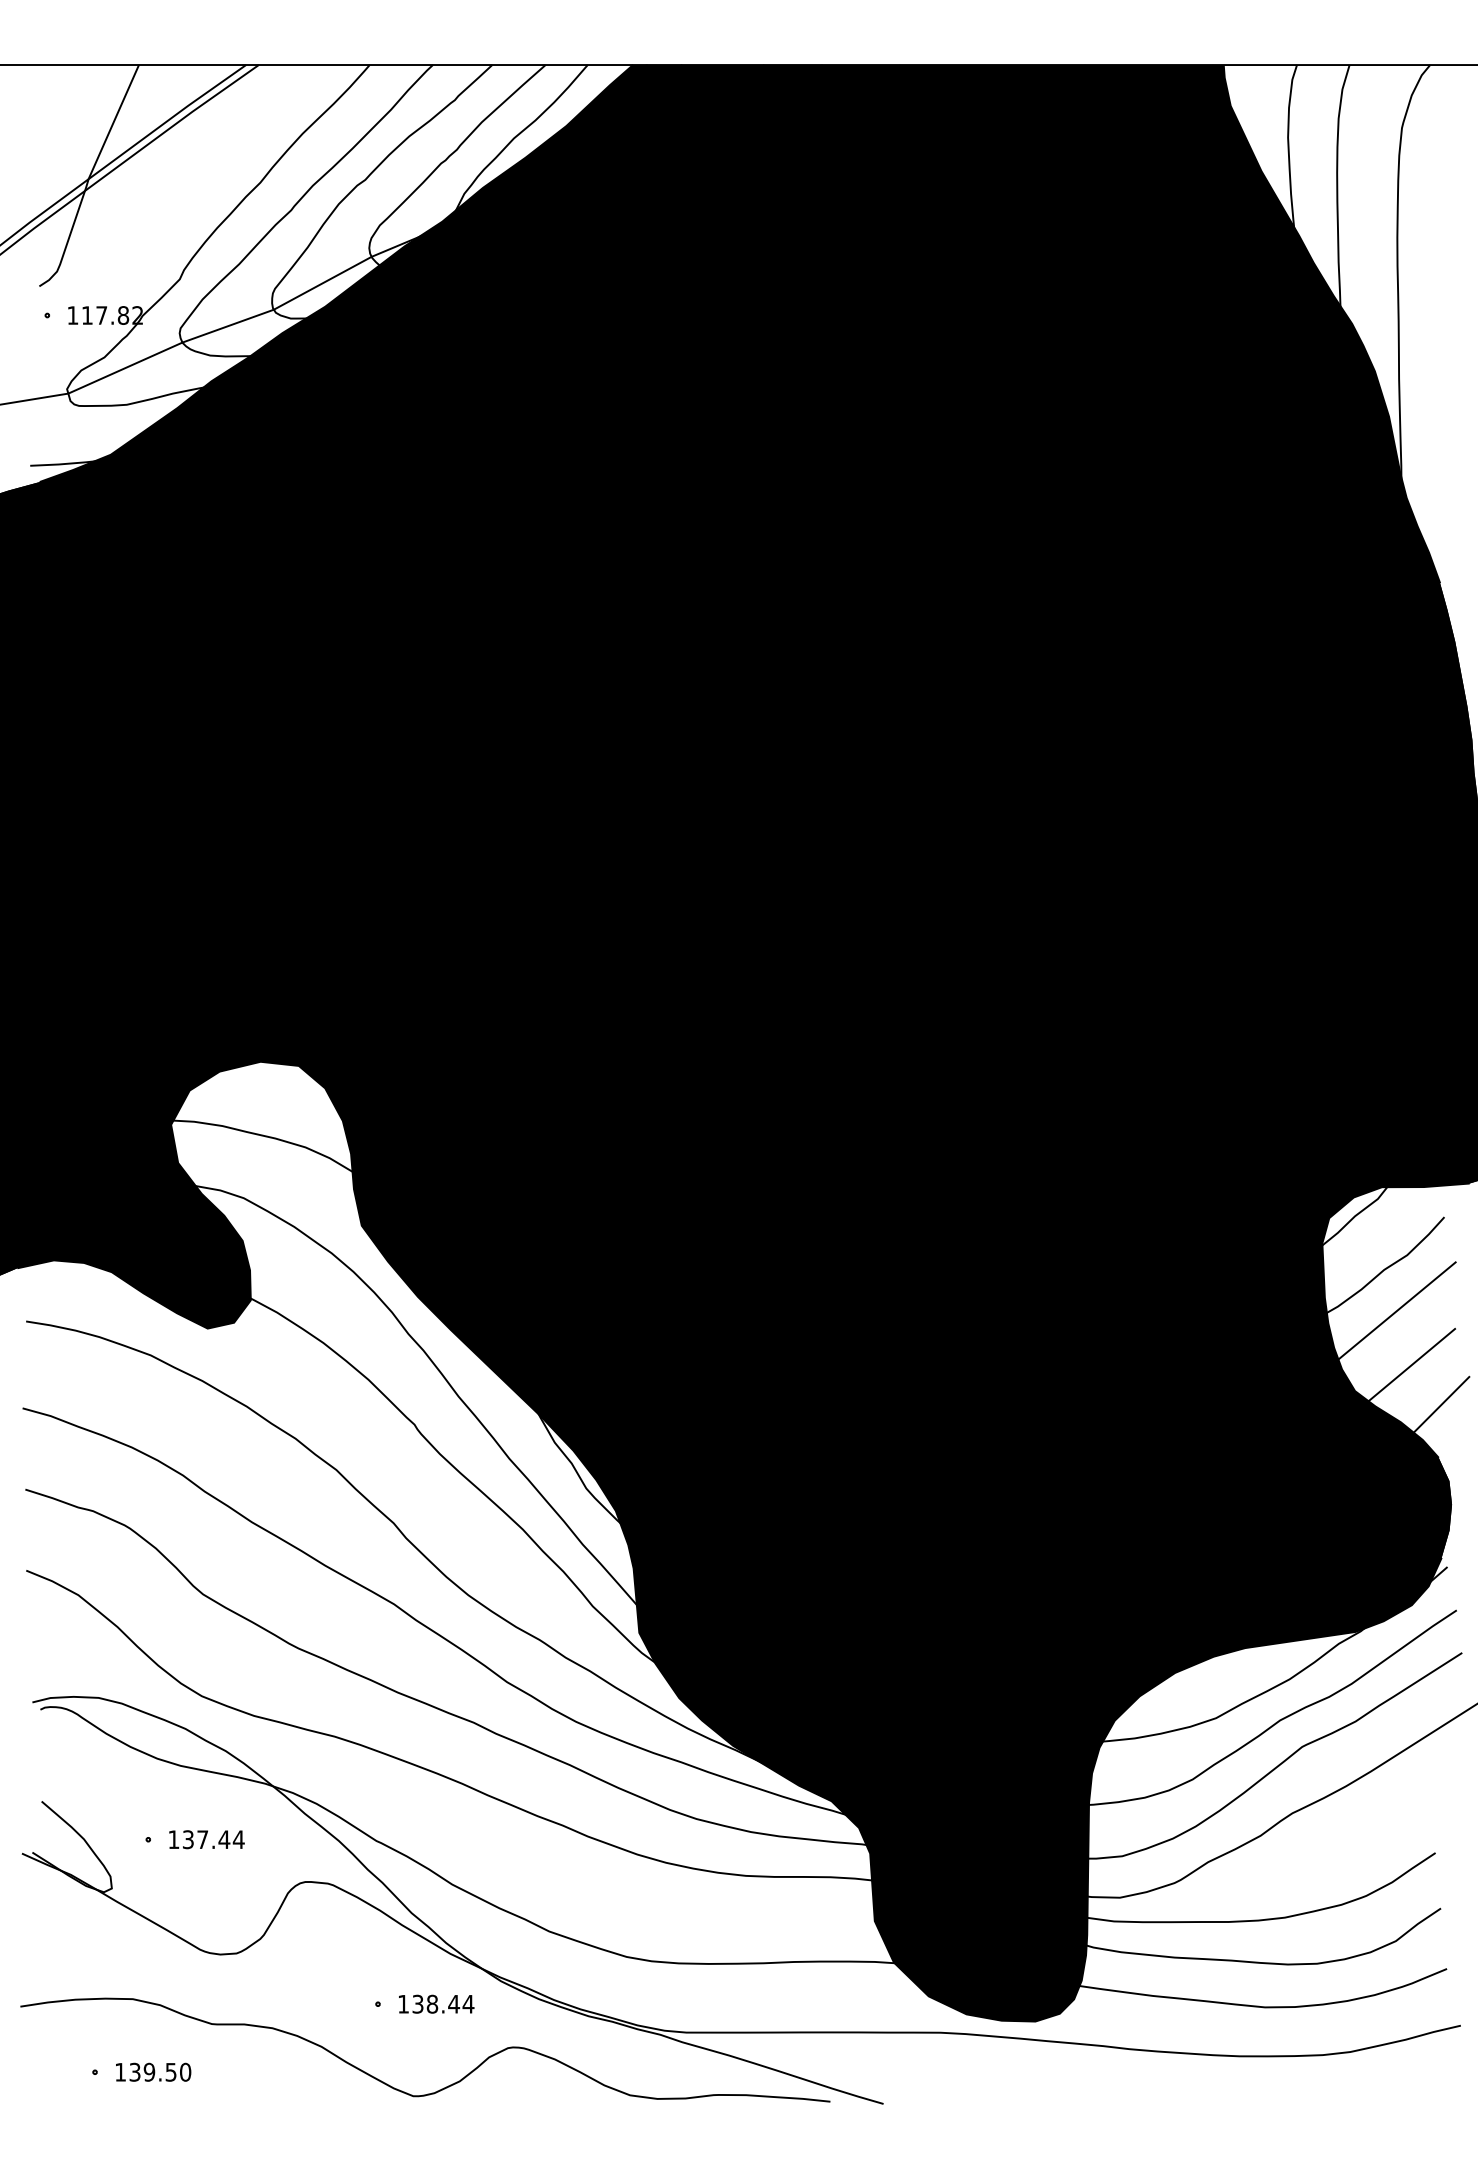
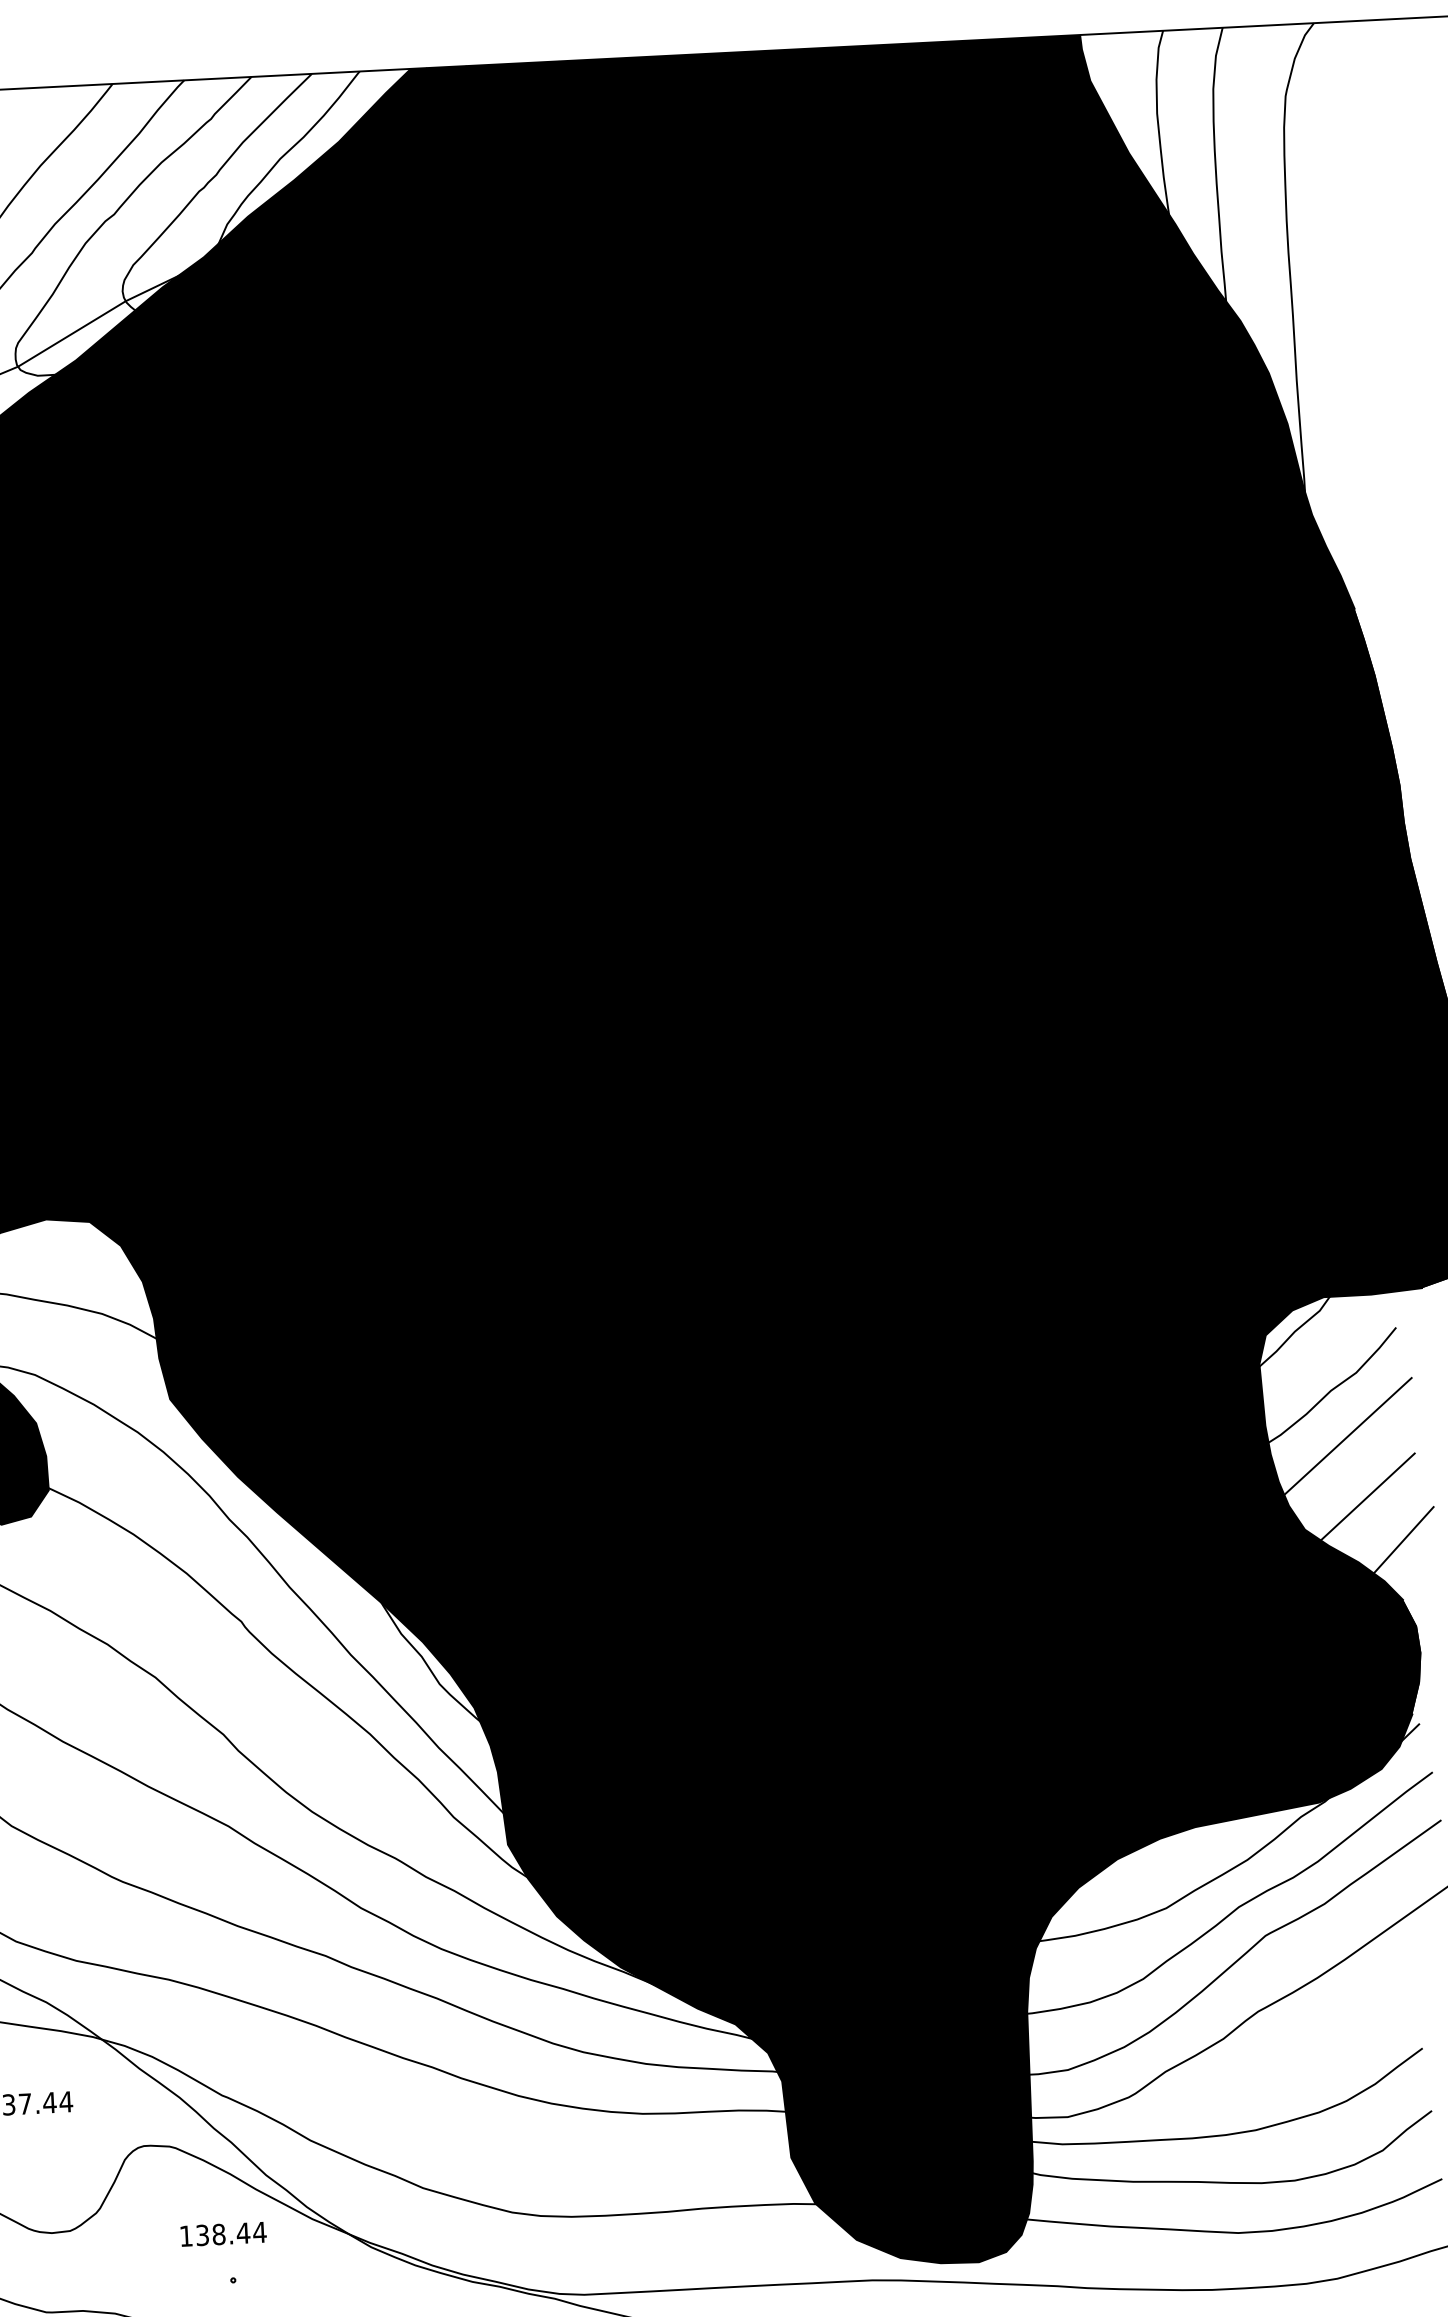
text: (436, 2003) -> (223, 2233), moved

